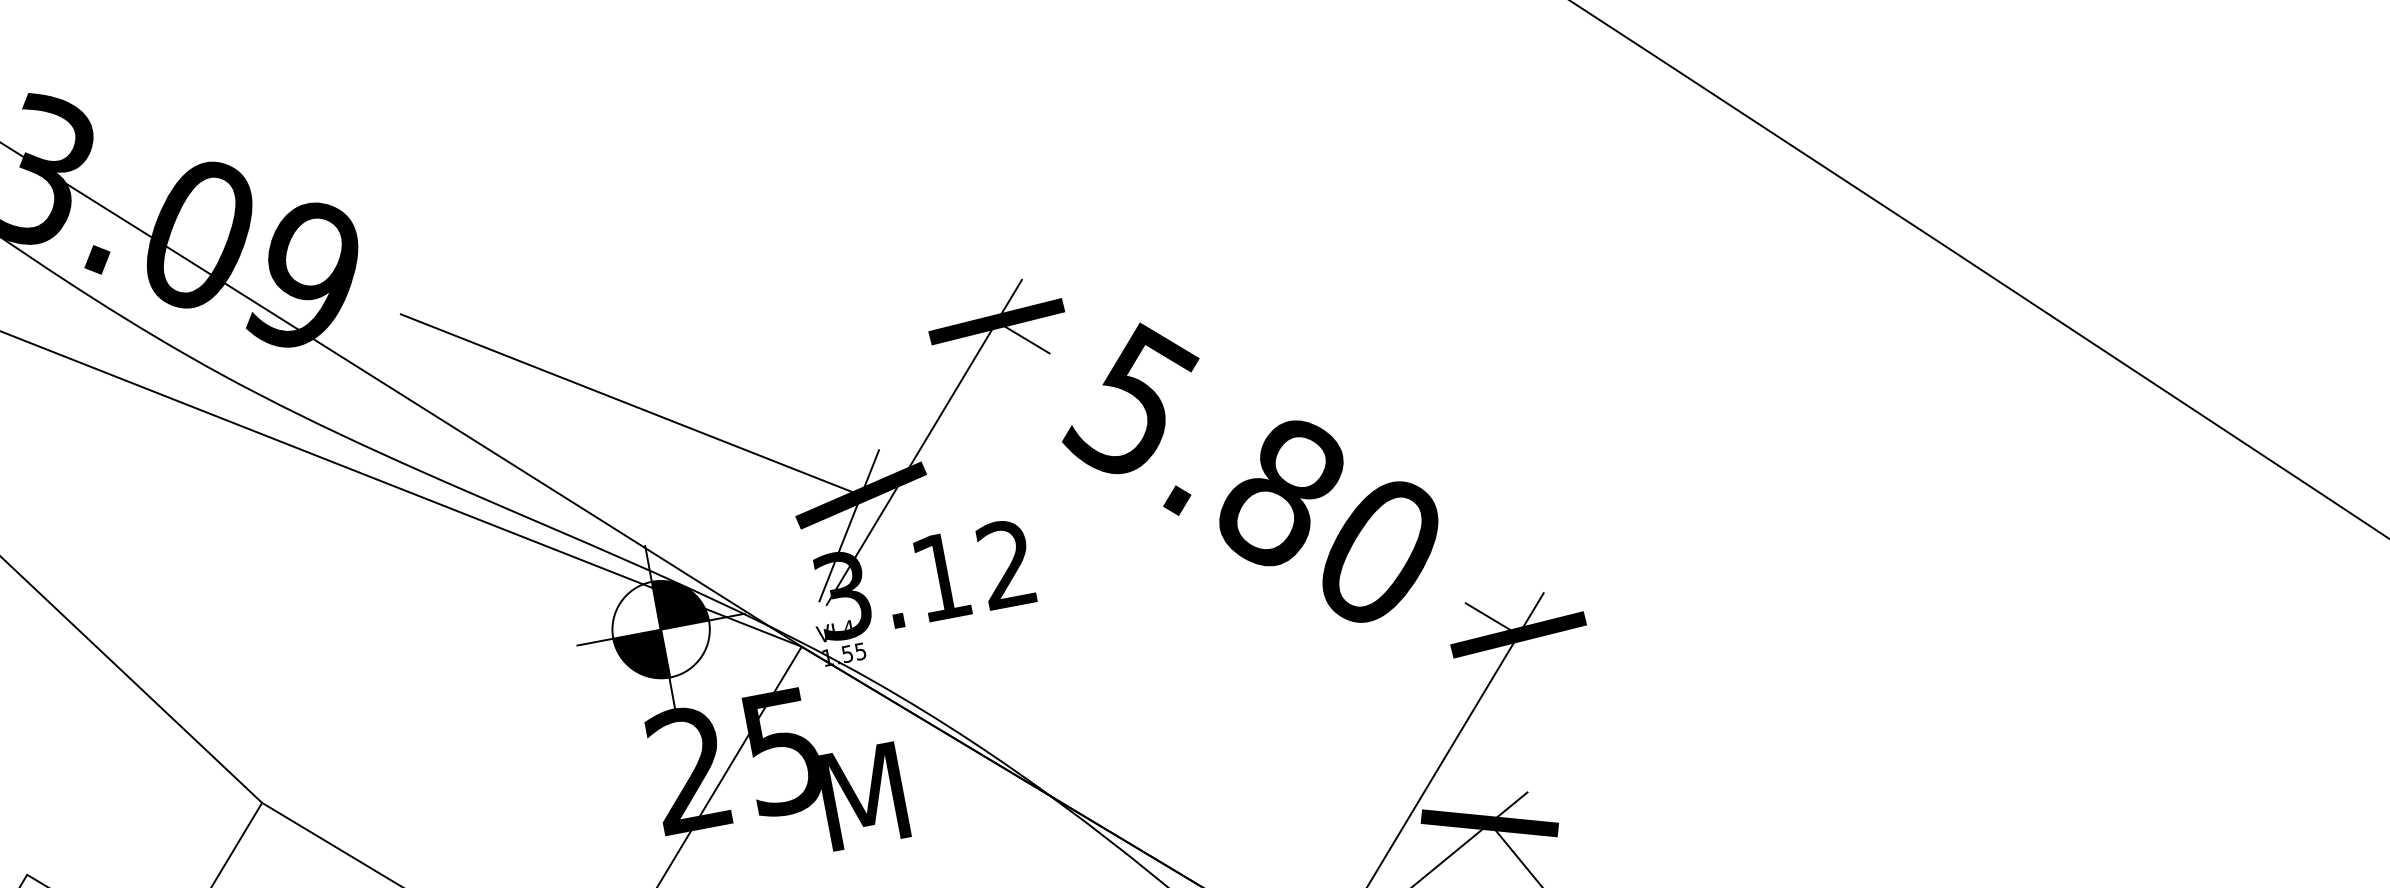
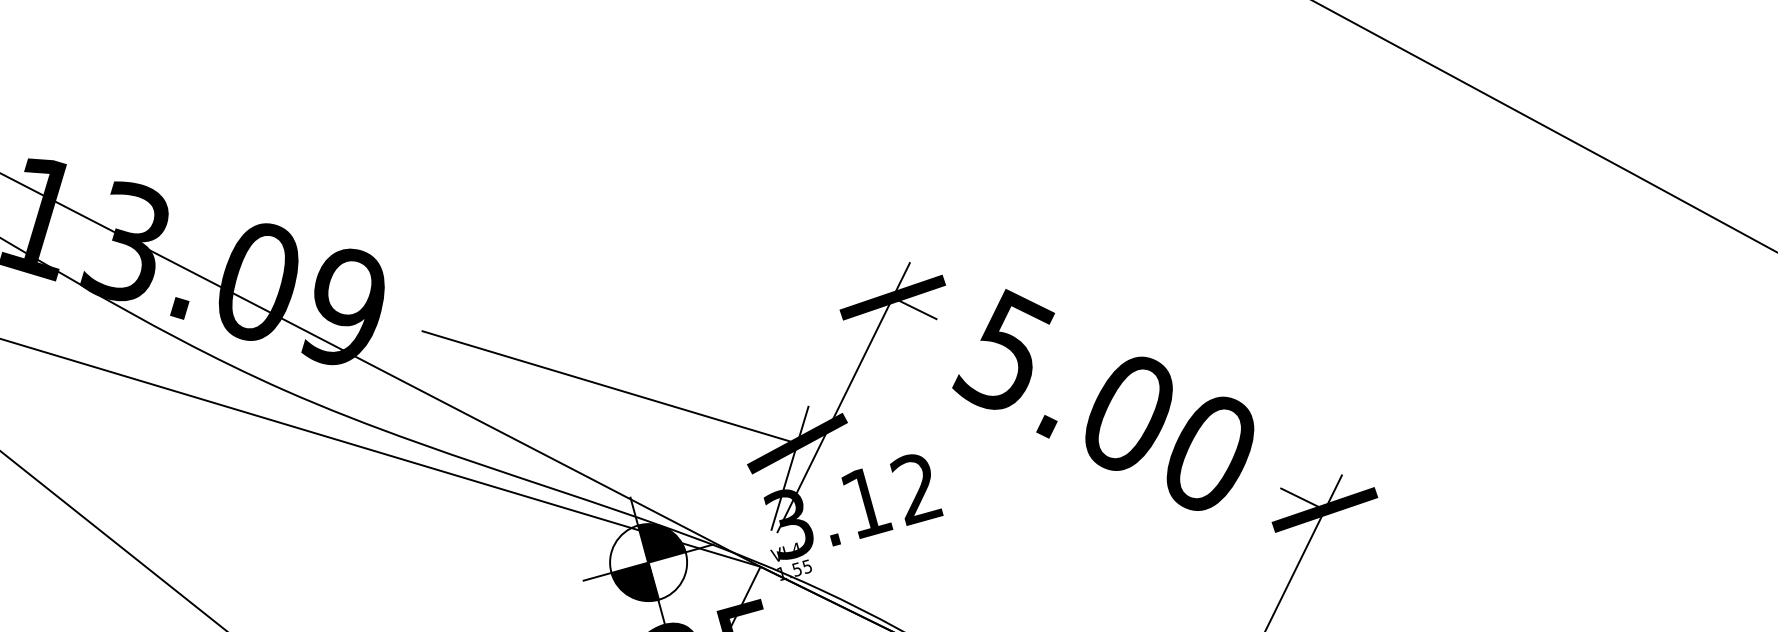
text: (1281, 493) -> (1128, 414), 5.80 -> 5.00

